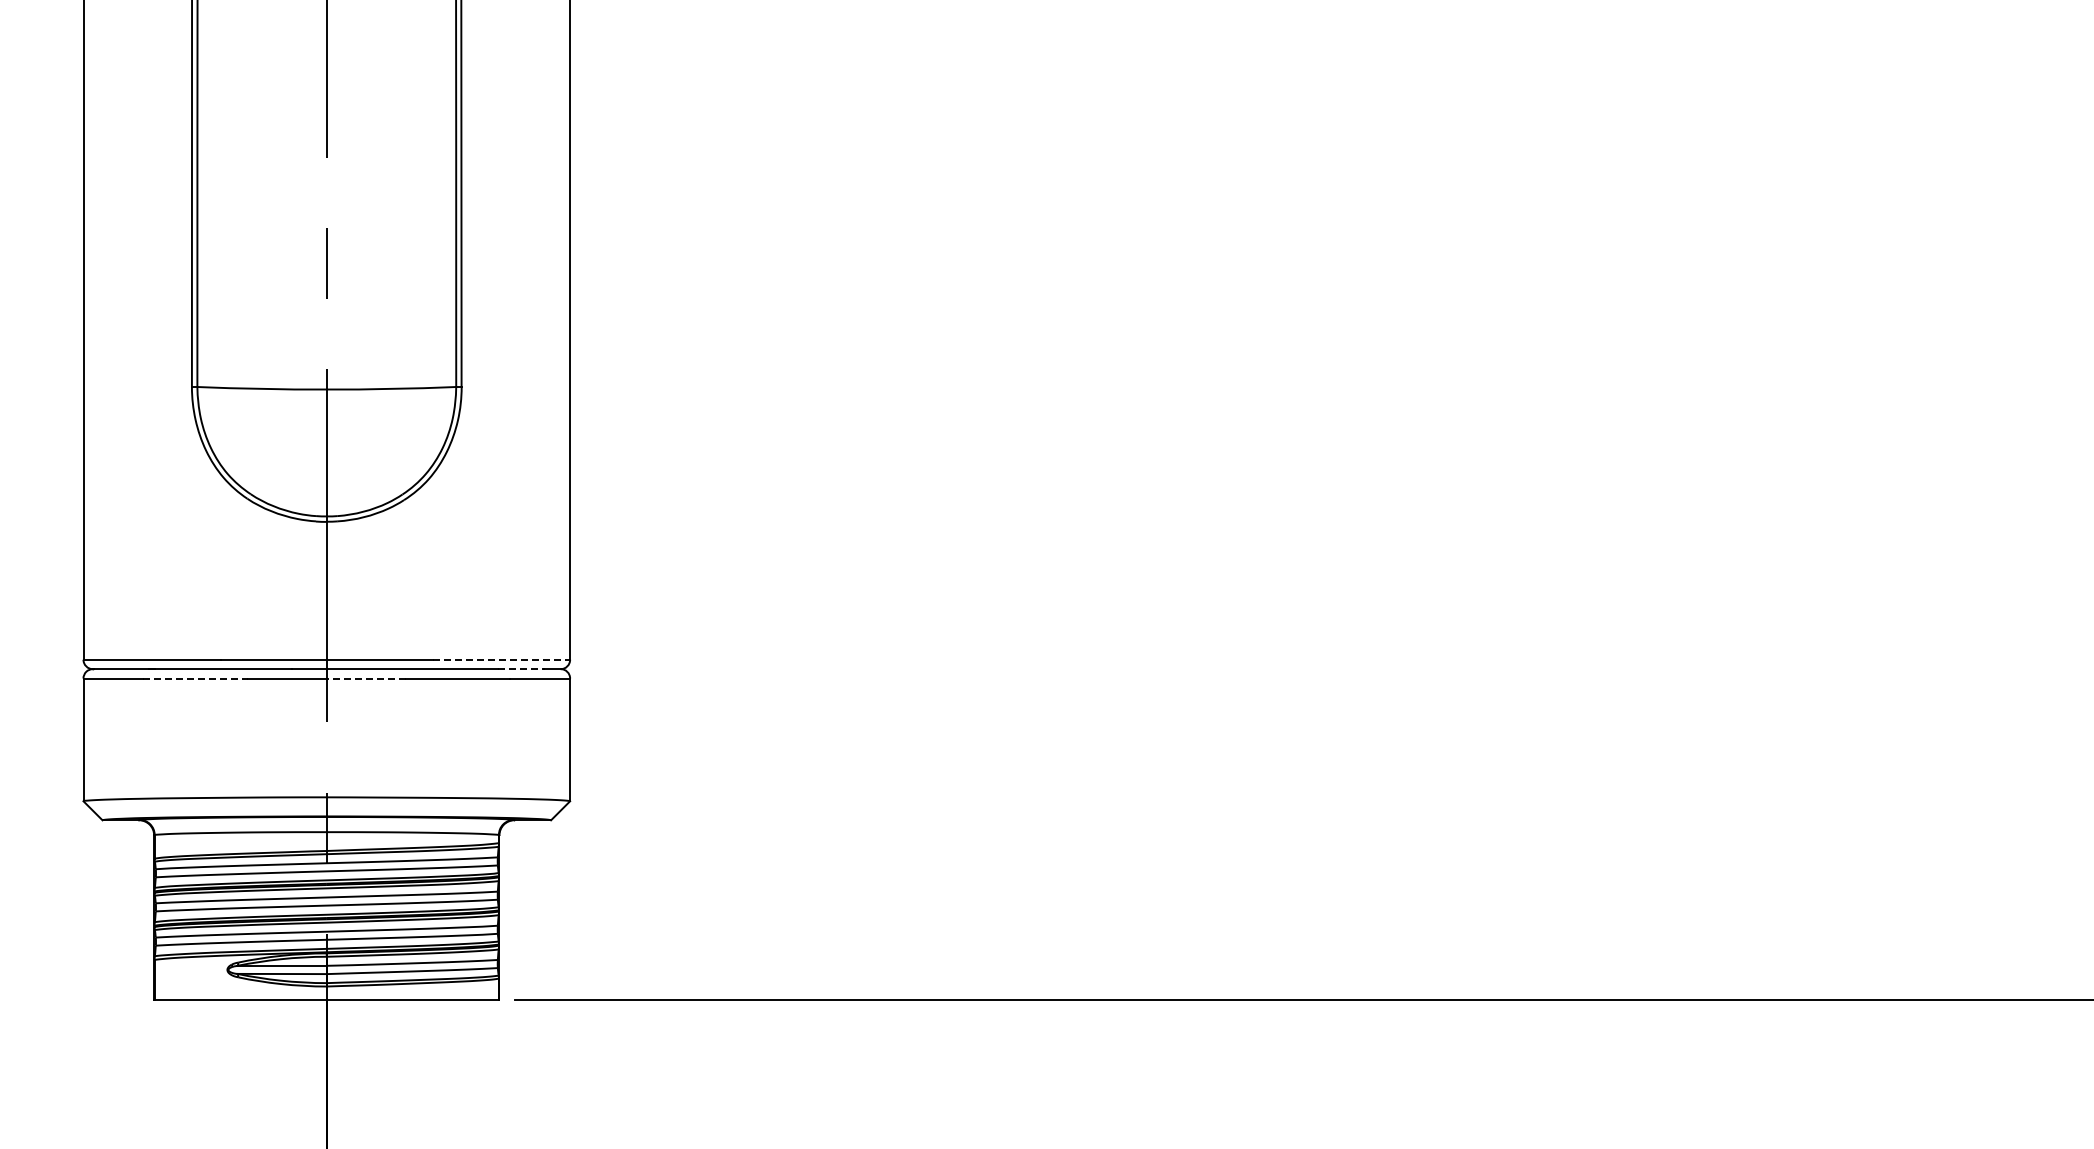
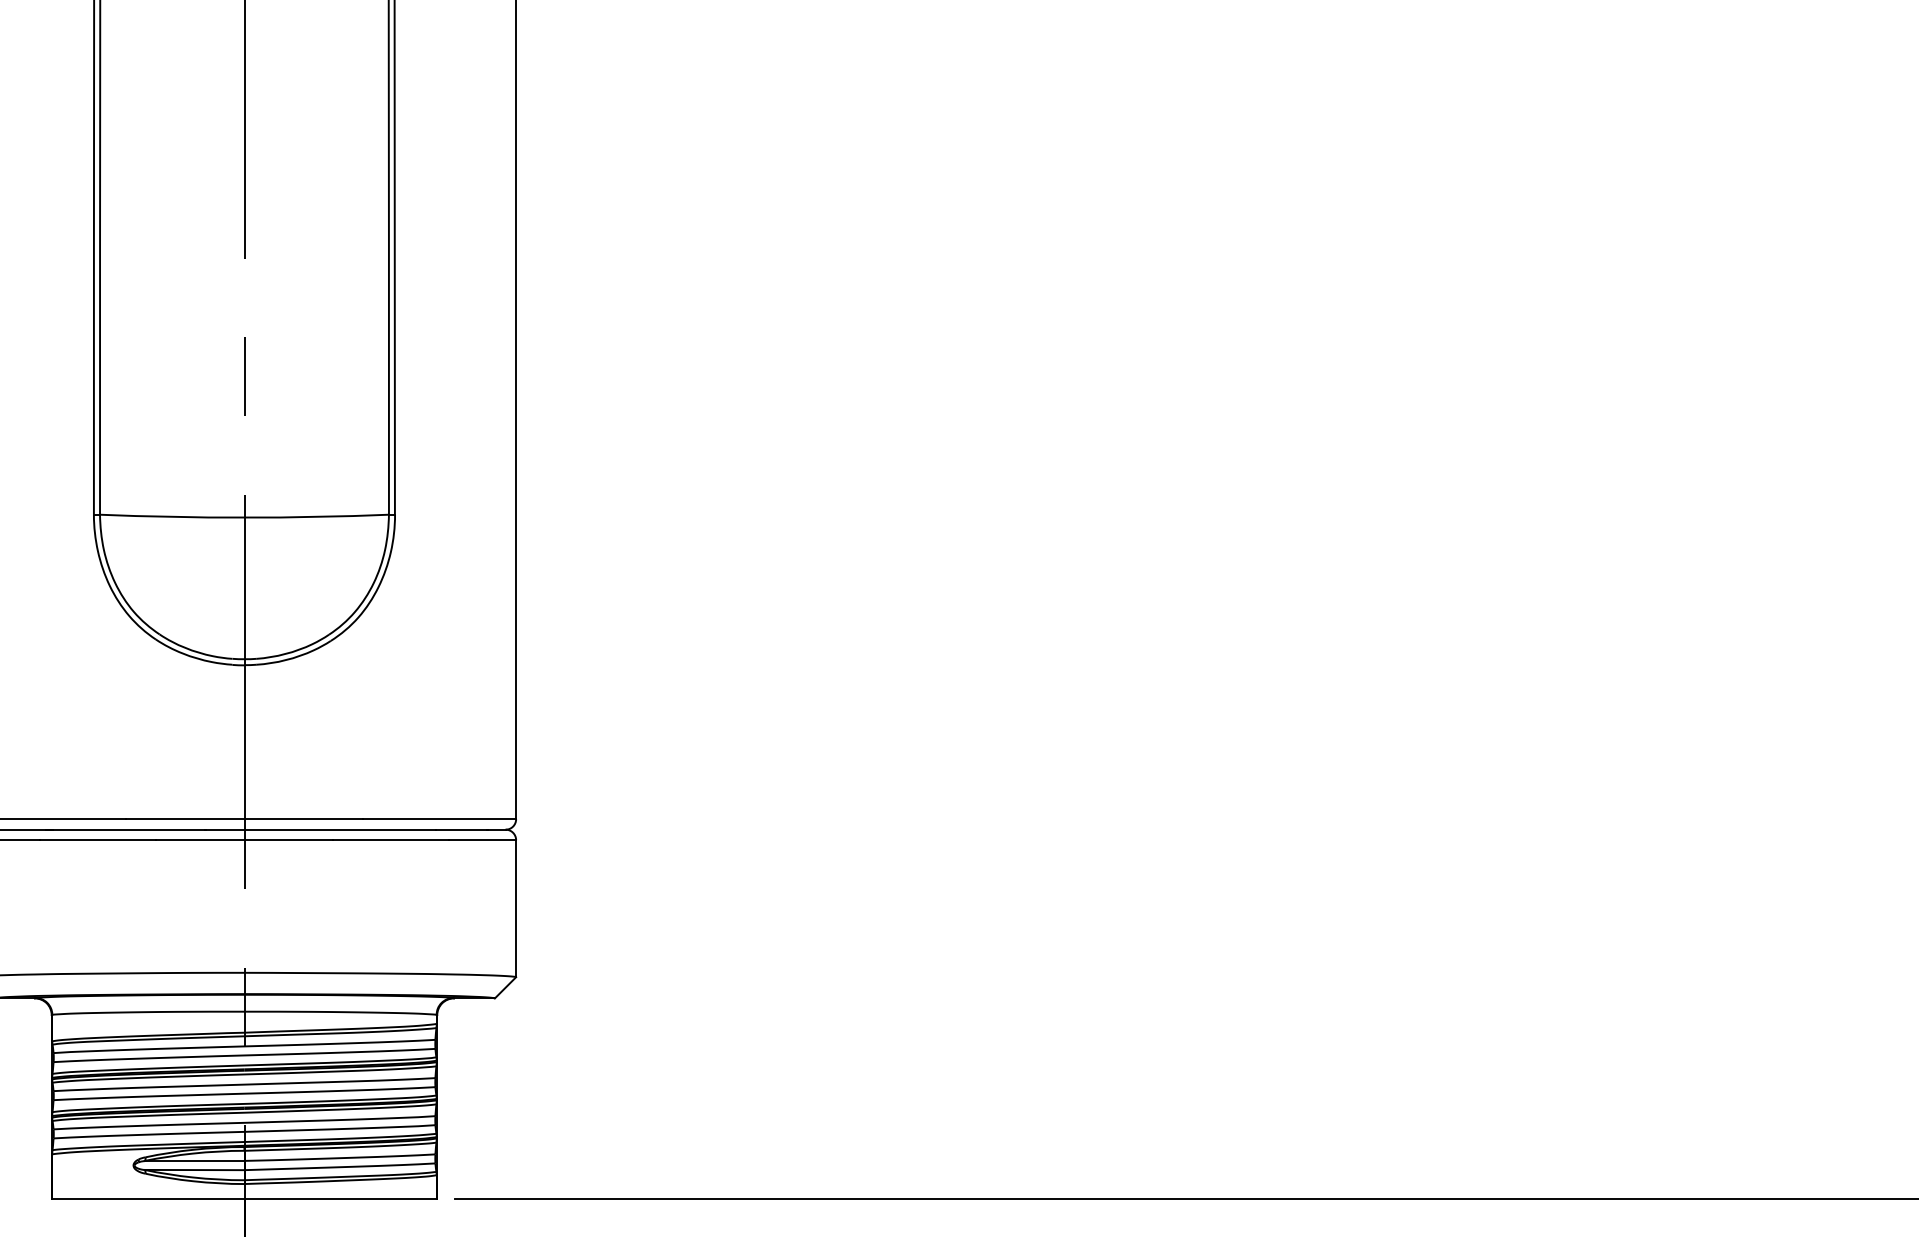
line: (501, 659) -> (439, 818), dashed -> solid
line: (521, 669) -> (461, 830), dashed -> solid
line: (196, 678) -> (99, 840), dashed -> solid
line: (365, 678) -> (287, 840), dashed -> solid

